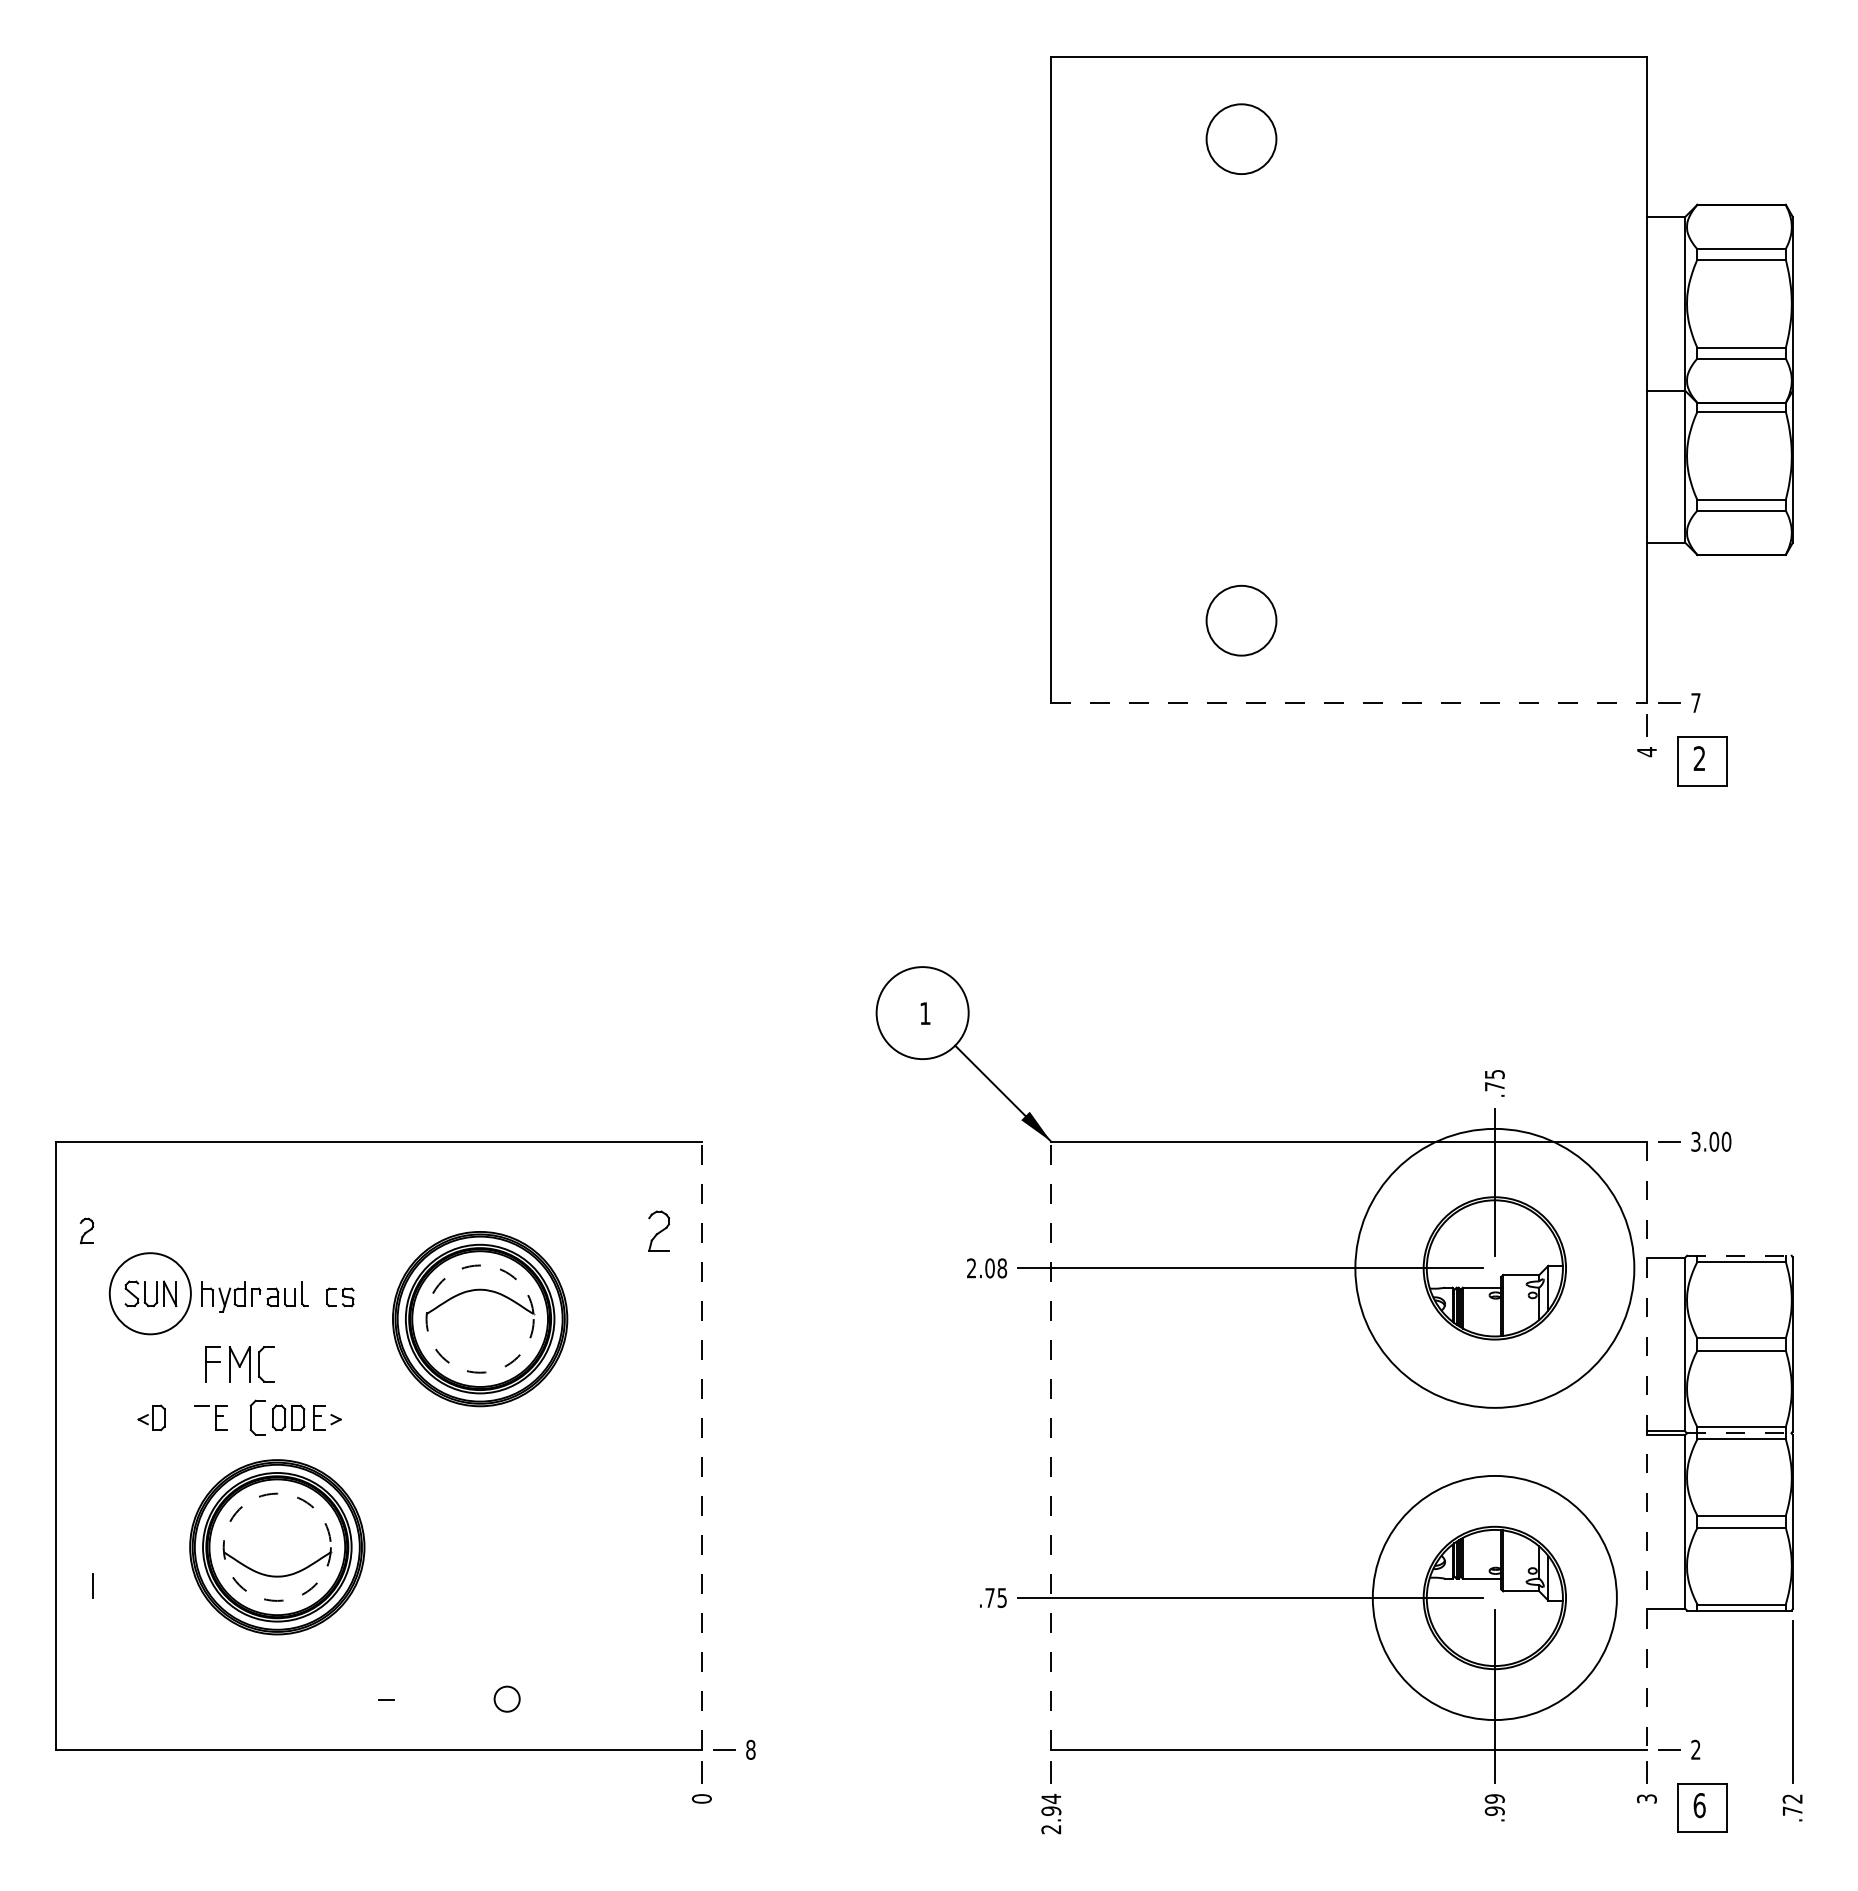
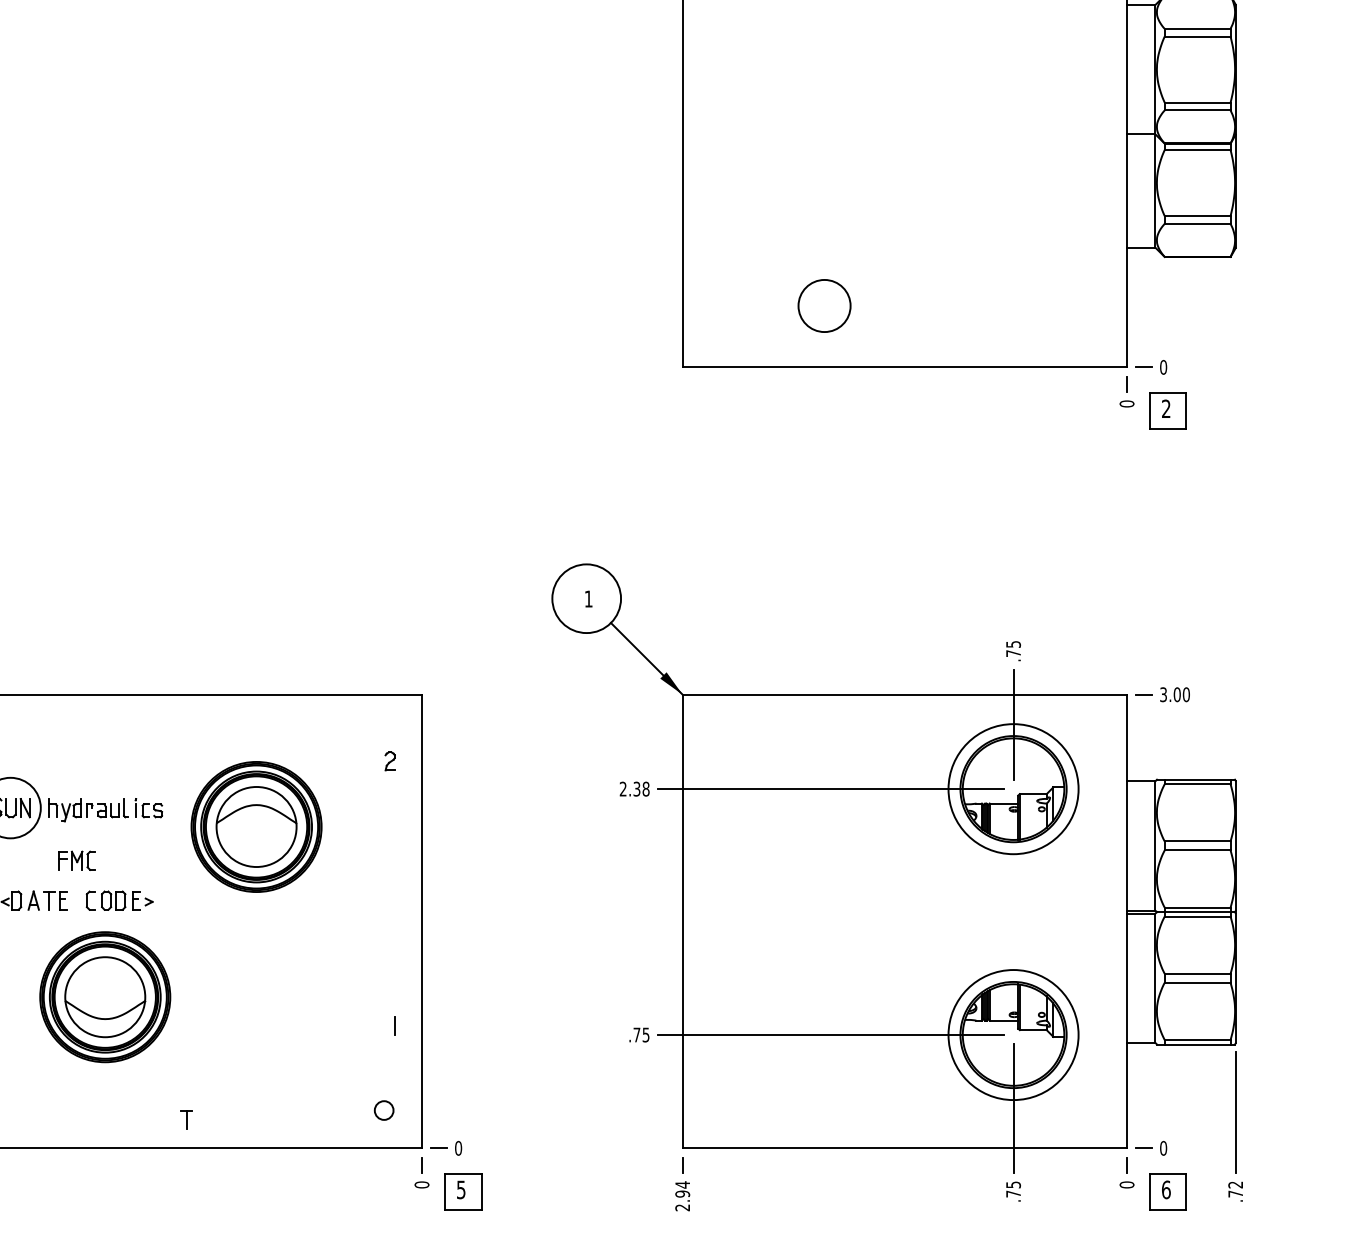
text: (1695, 702) -> (1163, 367), 7 -> 0
line: (1349, 703) -> (905, 367), dashed -> solid
text: (1646, 752) -> (1126, 404), 4 -> 0
part: (659, 1230) -> (390, 760), size x0.62
line: (1739, 1255) -> (1196, 779), dashed -> solid
text: (989, 1268) -> (636, 789), 2.08 -> 2.38
circle: (1494, 1268) -> (1013, 789), size x0.62
line: (318, 1293) -> (135, 807), added
circle: (479, 1318) -> (256, 826), dashed -> solid
part: (239, 1364) -> (77, 860), size x0.71
part: (181, 1417) -> (33, 900), added
line: (202, 1417) -> (49, 900), added
part: (257, 1417) -> (90, 900), size x0.71
line: (1739, 1433) -> (1196, 912), dashed -> solid
line: (701, 1445) -> (421, 921), dashed -> solid
line: (1051, 1445) -> (682, 921), dashed -> solid
line: (1646, 1446) -> (1126, 922), dashed -> solid
circle: (276, 1546) -> (104, 996), dashed -> solid
line: (665, 1585) -> (394, 1025), added
circle: (1494, 1597) -> (1013, 1034), size x0.71
circle: (506, 1698) -> (383, 1110), moved
line: (386, 1712) -> (186, 1120), added
text: (750, 1749) -> (458, 1148), 8 -> 0
text: (1695, 1749) -> (1163, 1148), 2 -> 0
text: (1646, 1798) -> (1126, 1184), 3 -> 0
text: (1494, 1804) -> (1013, 1189), .99 -> .75
part: (757, 1807) -> (463, 1191), added

